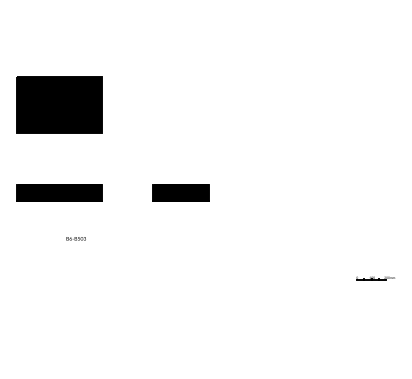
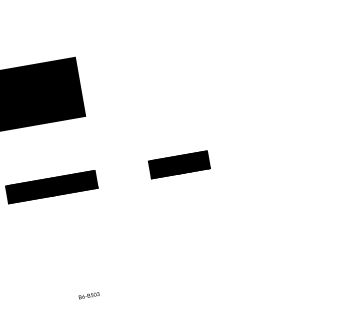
text: (75, 238) -> (88, 295), moved

